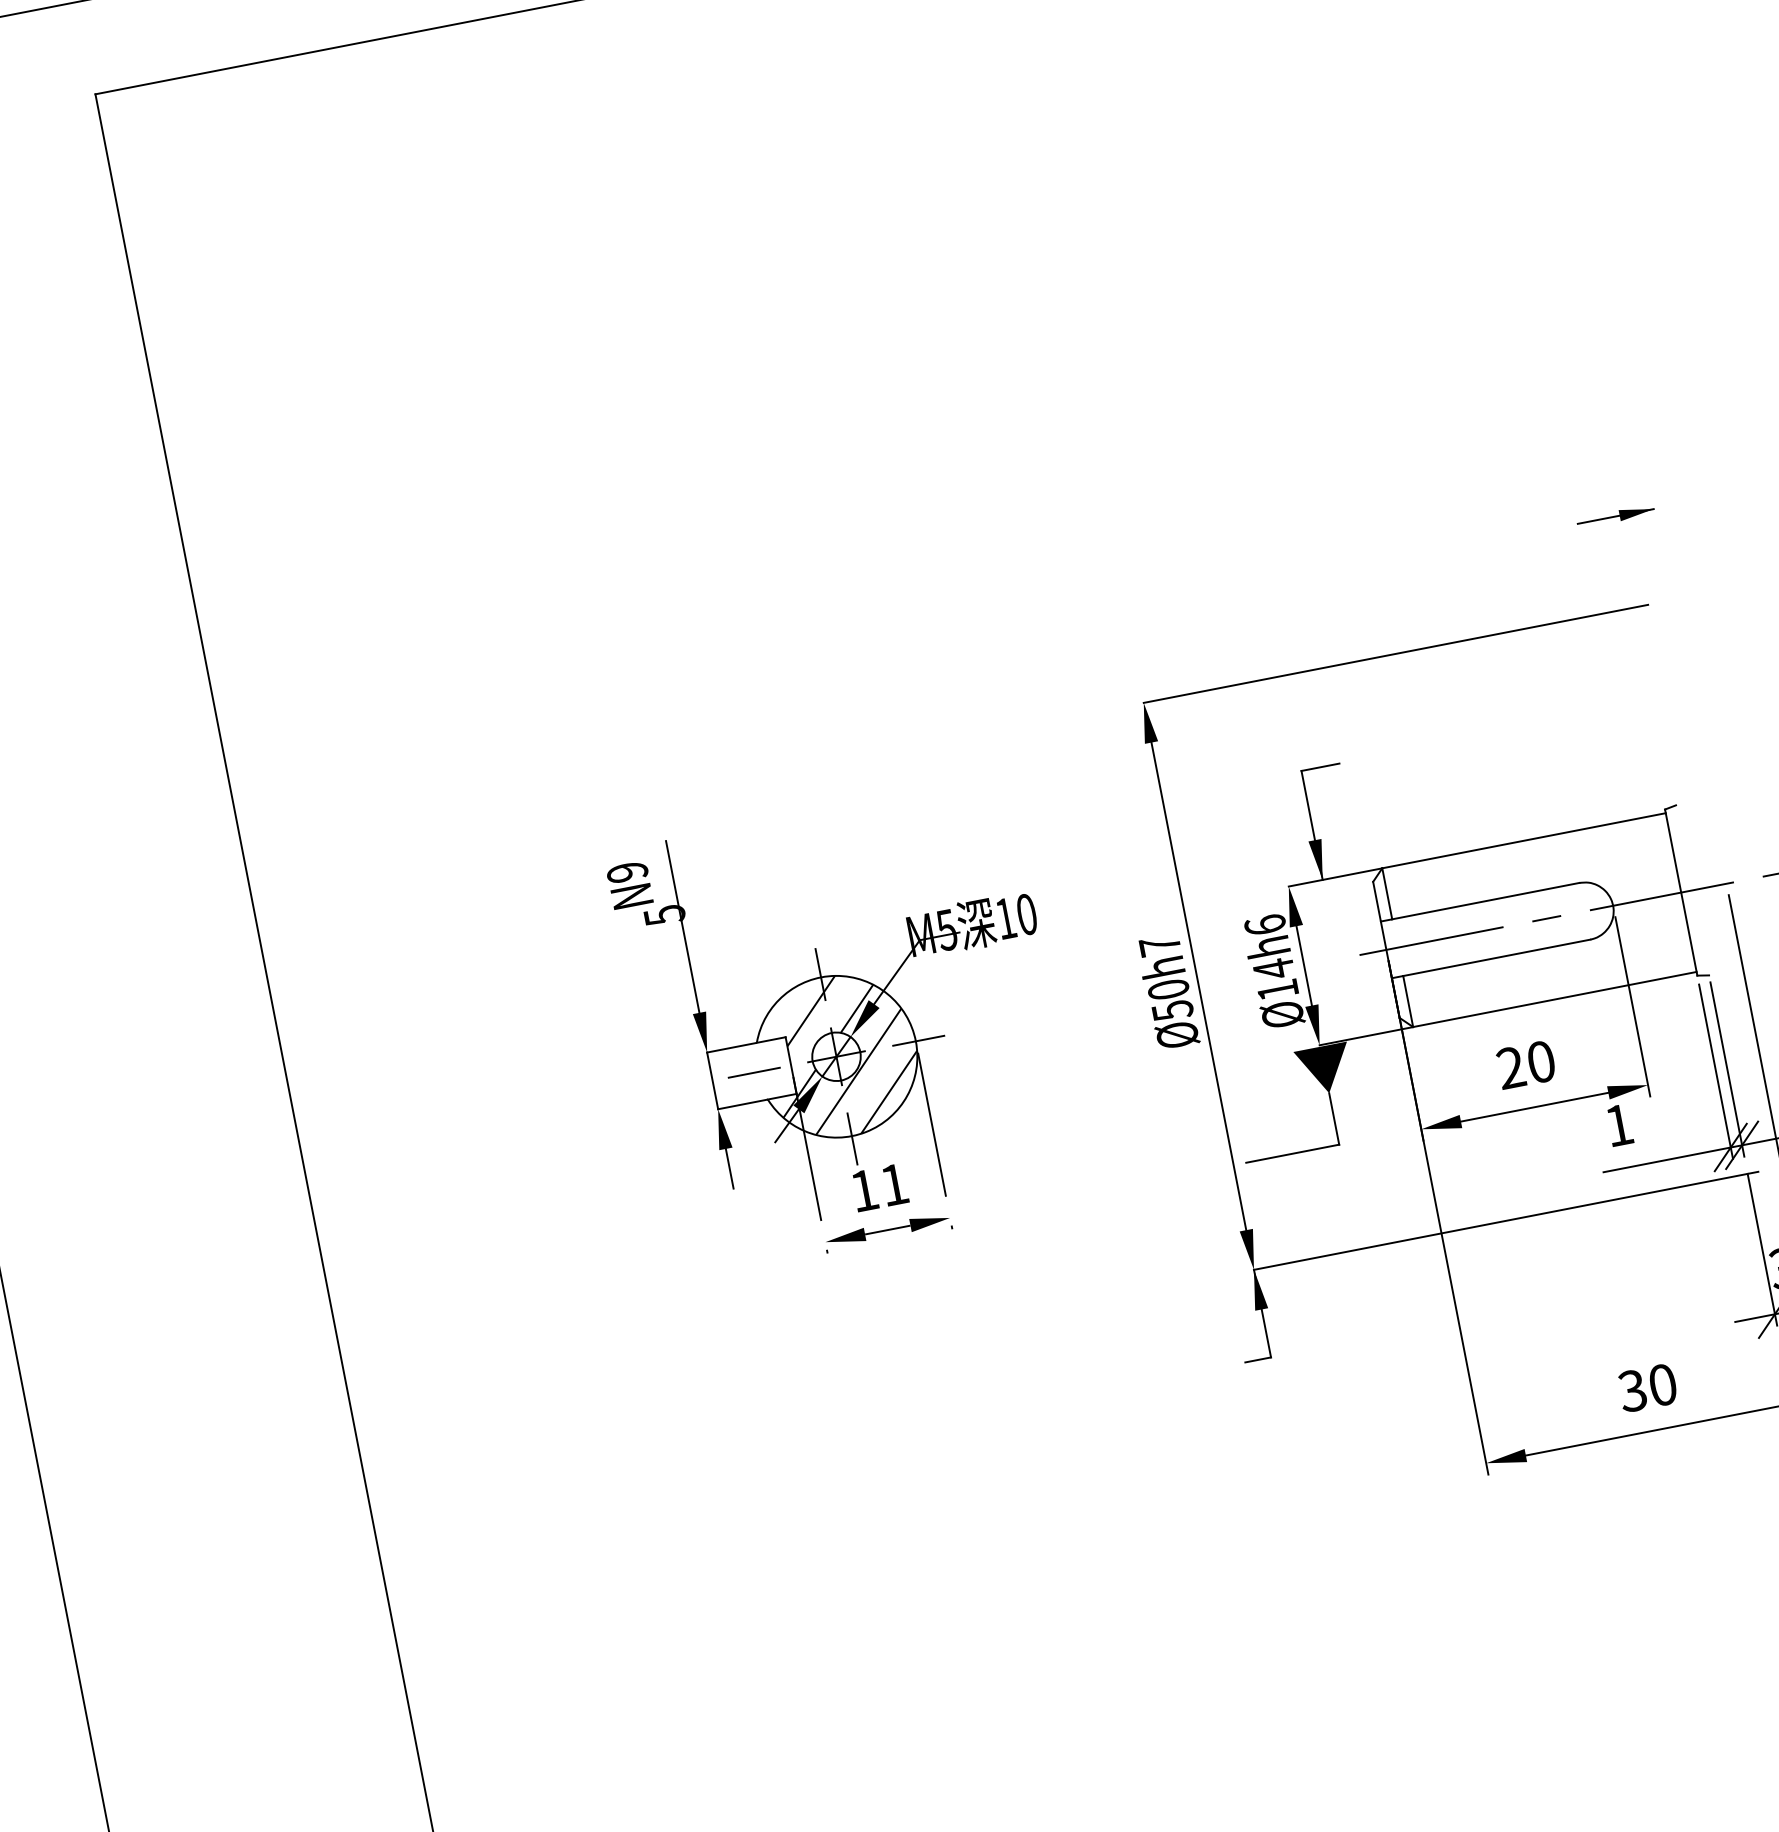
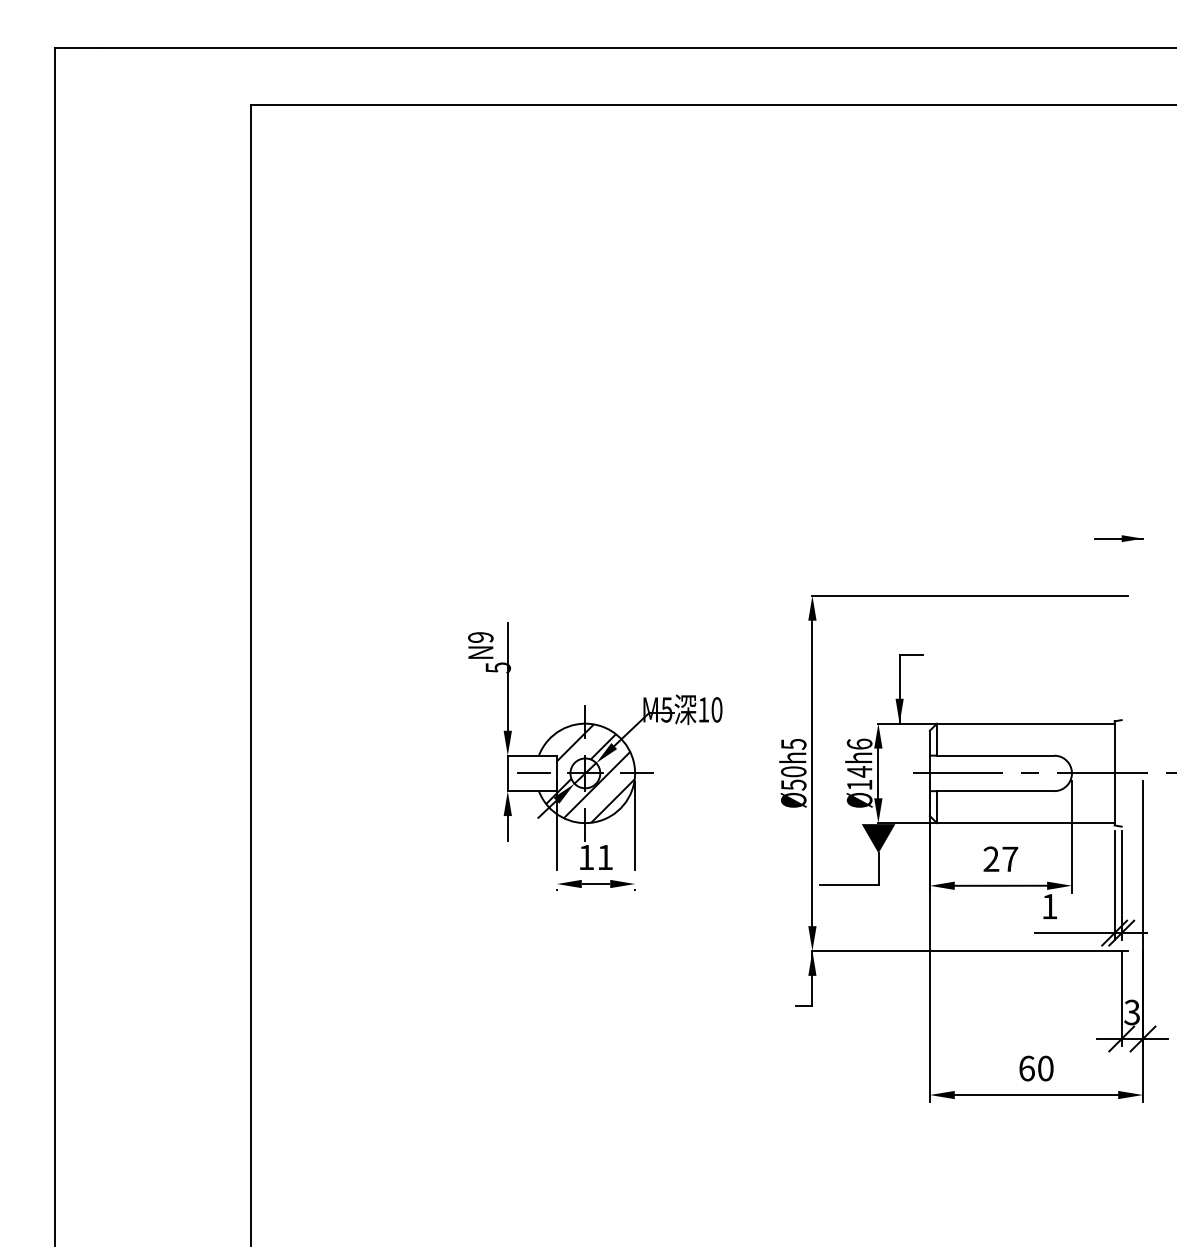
text: (1159, 944) -> (793, 743), Ø50h7 -> Ø50h5
text: (1541, 1062) -> (1010, 859), 20 -> 27
text: (1632, 1390) -> (1026, 1068), 30 -> 60

